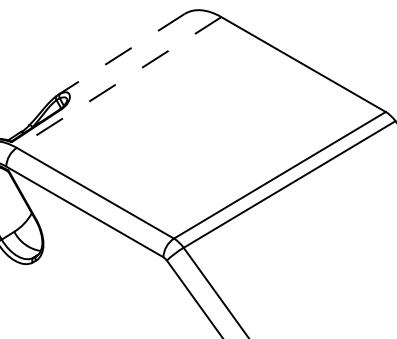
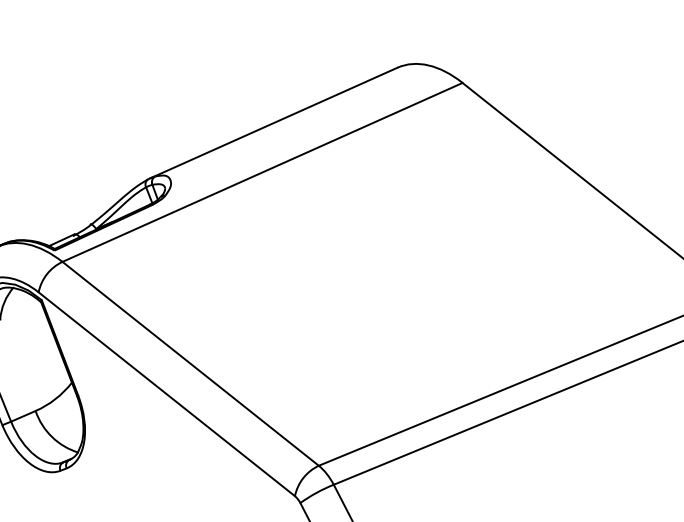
line: (120, 54) -> (272, 122), dashed -> solid
line: (118, 82) -> (261, 172), dashed -> solid

